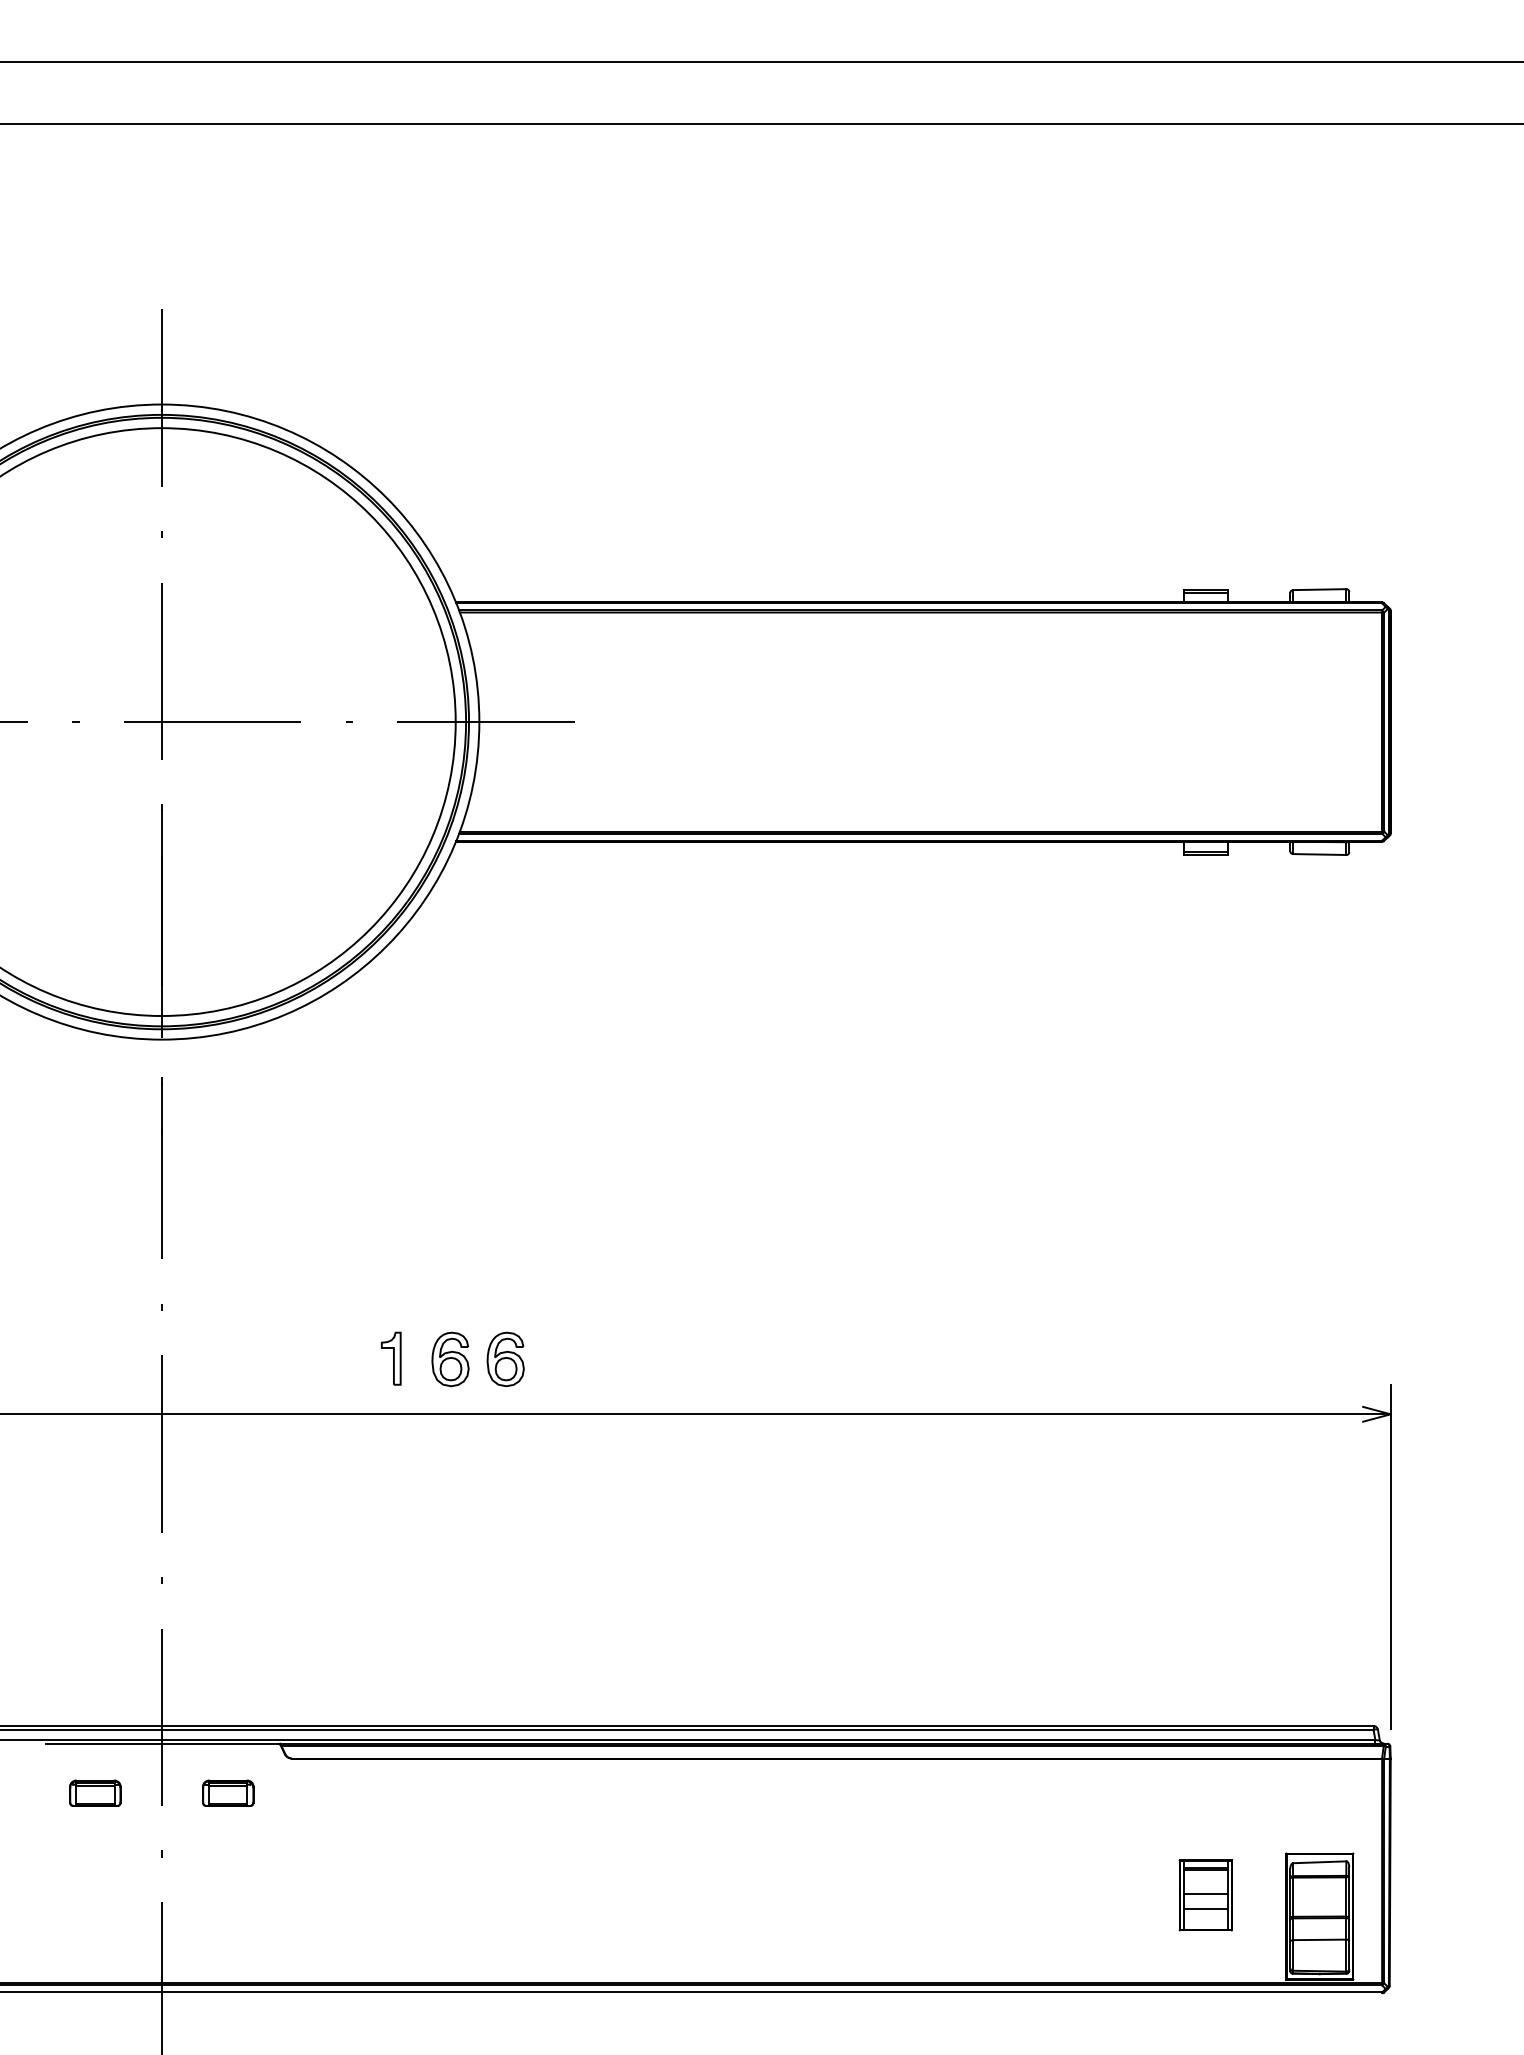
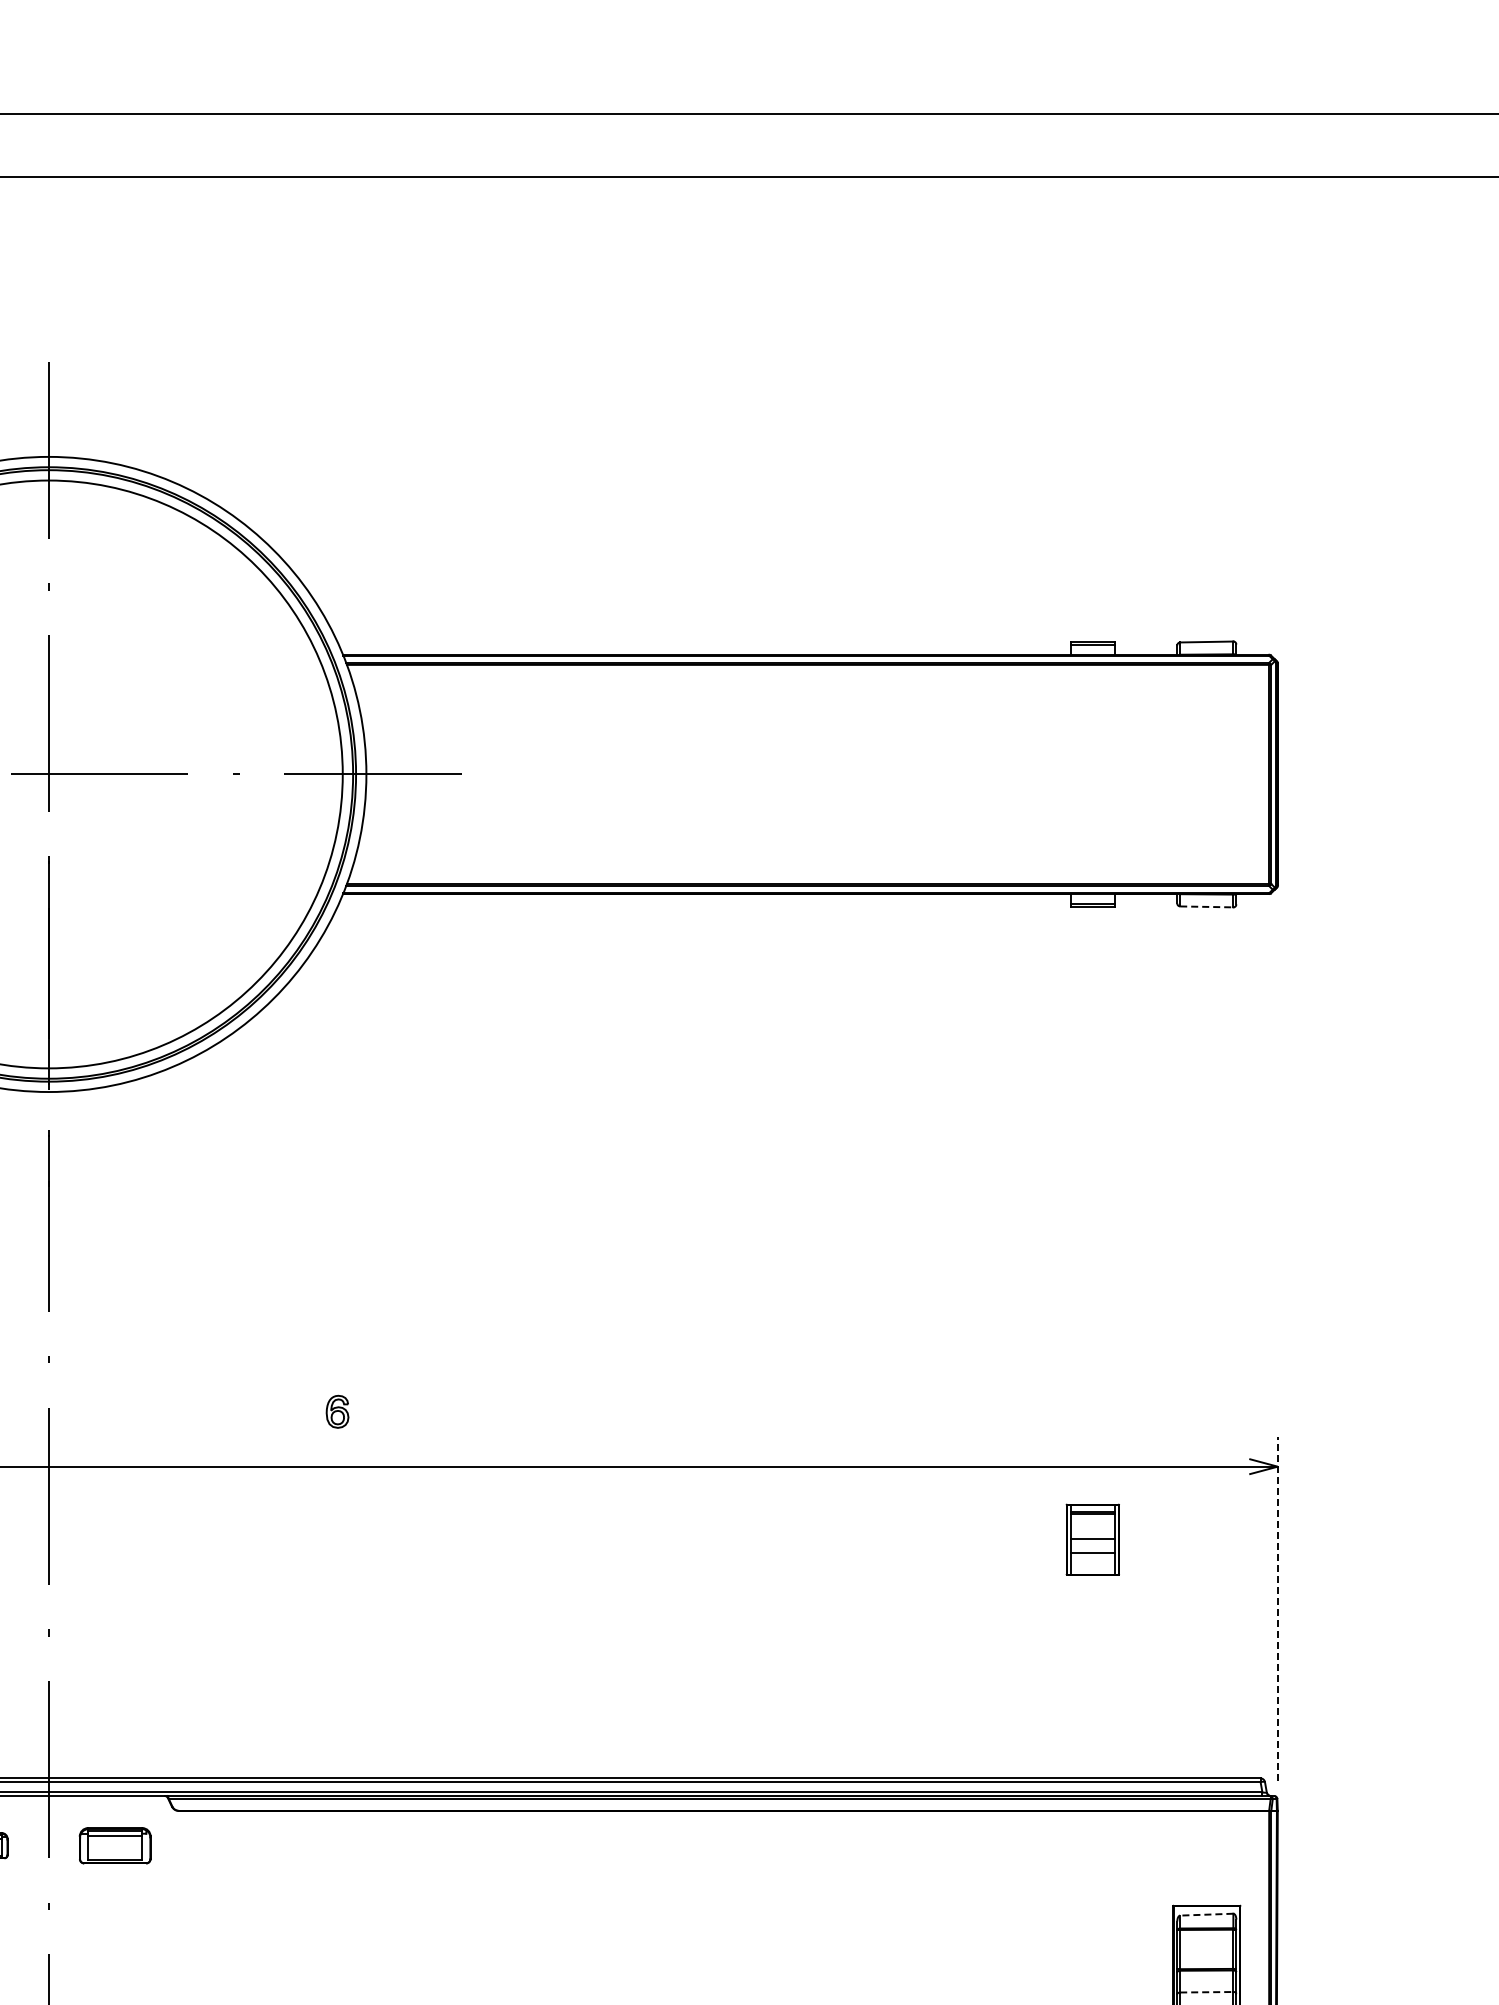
line: (1319, 854) -> (1206, 906), solid -> dashed
part: (391, 1358) -> (278, 1410), removed
part: (450, 1359) -> (337, 1411), size x0.6
part: (505, 1359) -> (392, 1411), removed
line: (1390, 1556) -> (1277, 1608), solid -> dashed
part: (228, 1792) -> (115, 1844), size x1.4
line: (1319, 1862) -> (1206, 1914), solid -> dashed
part: (1205, 1895) -> (1092, 1539), moved
line: (1319, 1939) -> (1206, 1991), solid -> dashed

